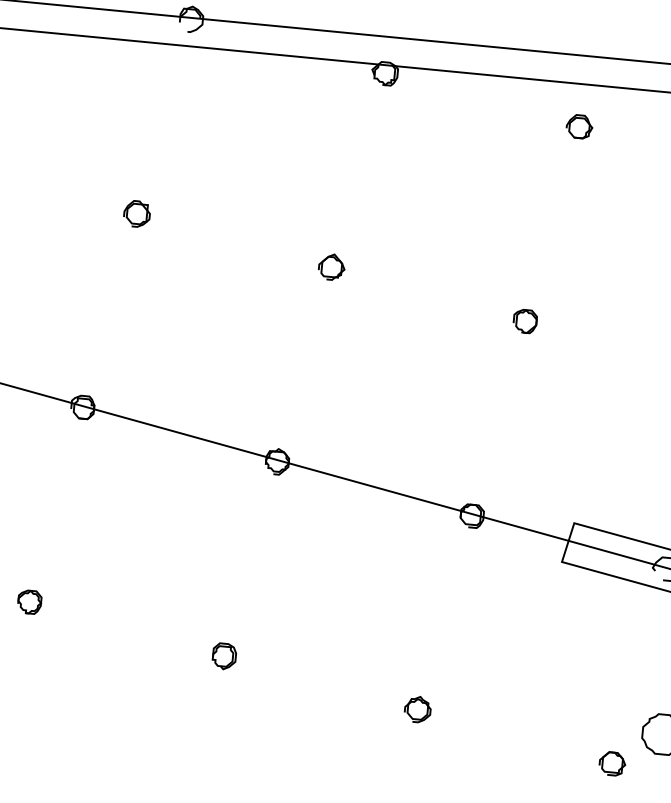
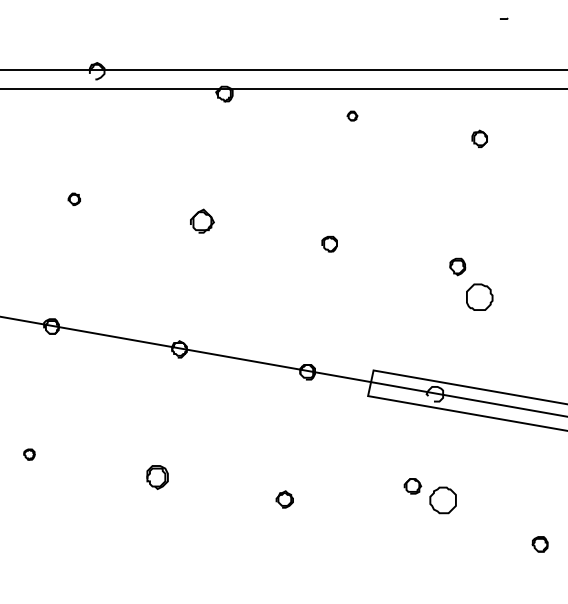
part: (579, 125) -> (352, 115), size x0.6
part: (137, 214) -> (74, 199), size x0.7
part: (331, 267) -> (202, 221), size x1.4
part: (29, 601) -> (29, 454), size x0.7
part: (224, 656) -> (157, 477), size x1.4
part: (611, 764) -> (412, 486), moved

